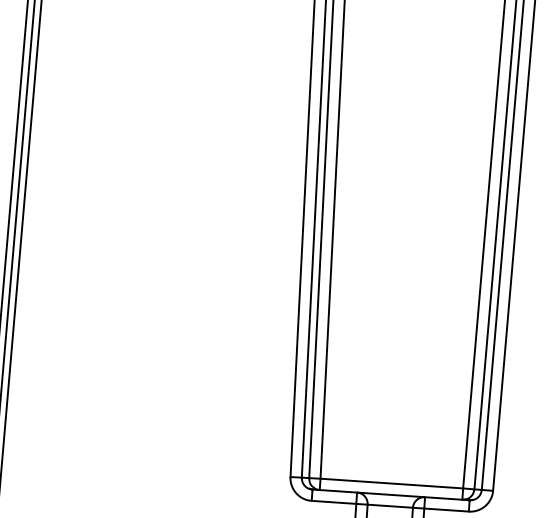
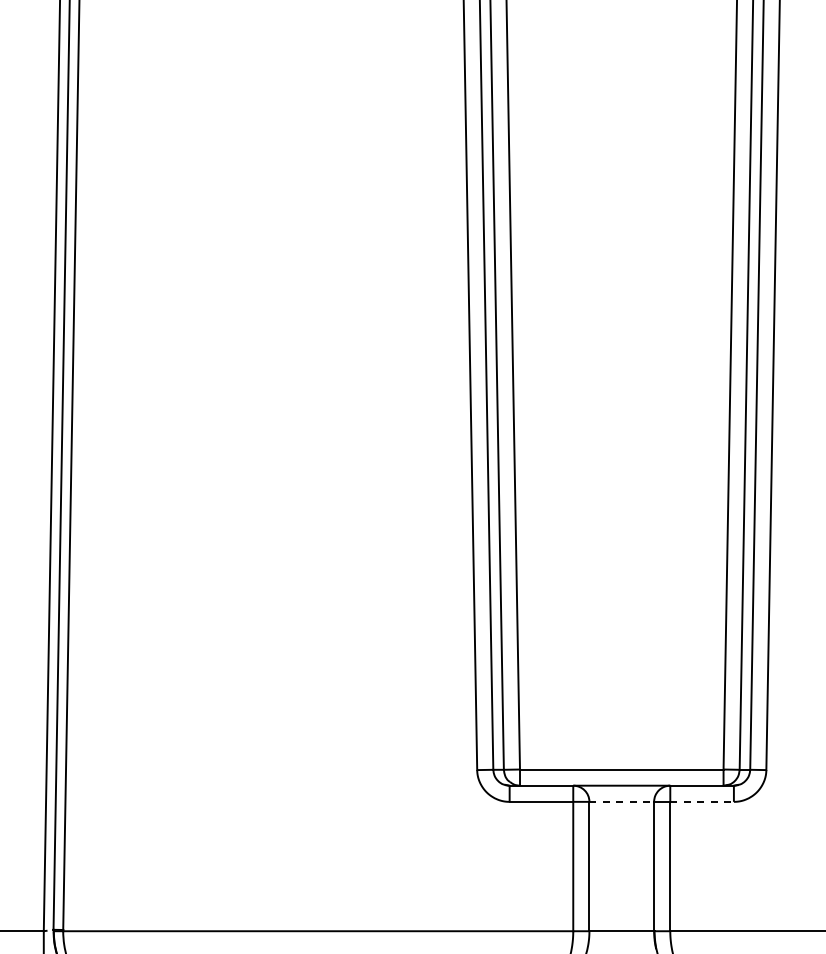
line: (390, 506) -> (622, 801), solid -> dashed
line: (446, 509) -> (702, 801), solid -> dashed

